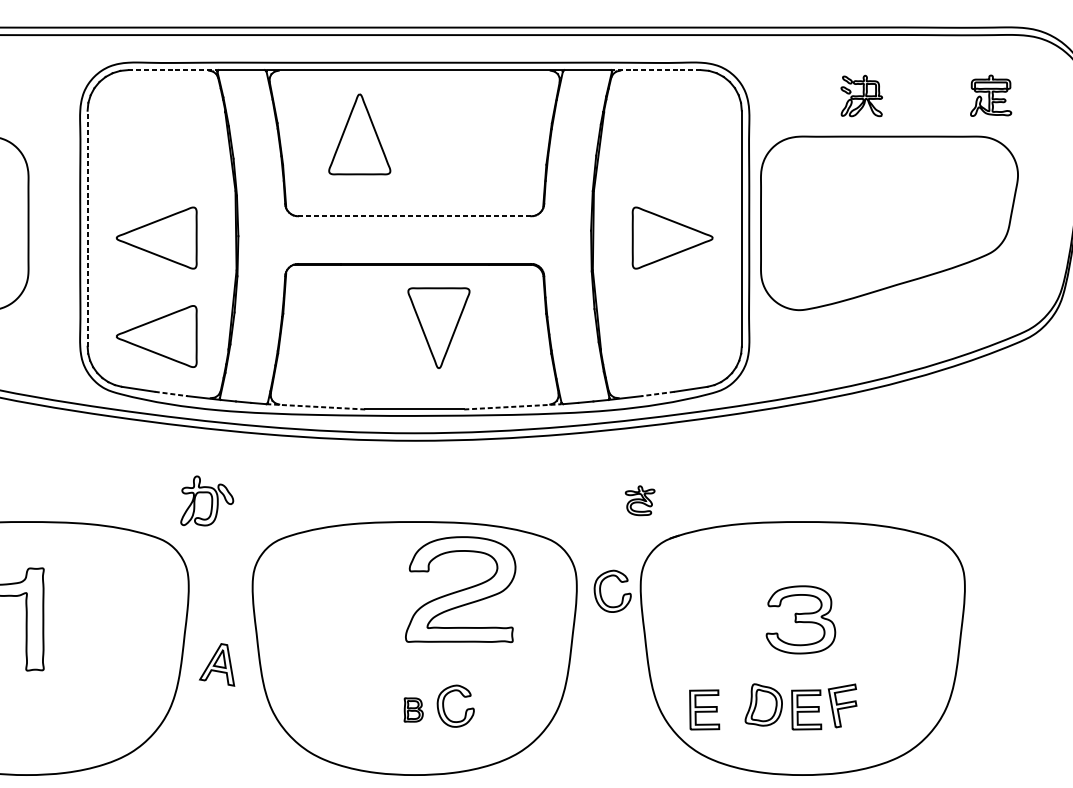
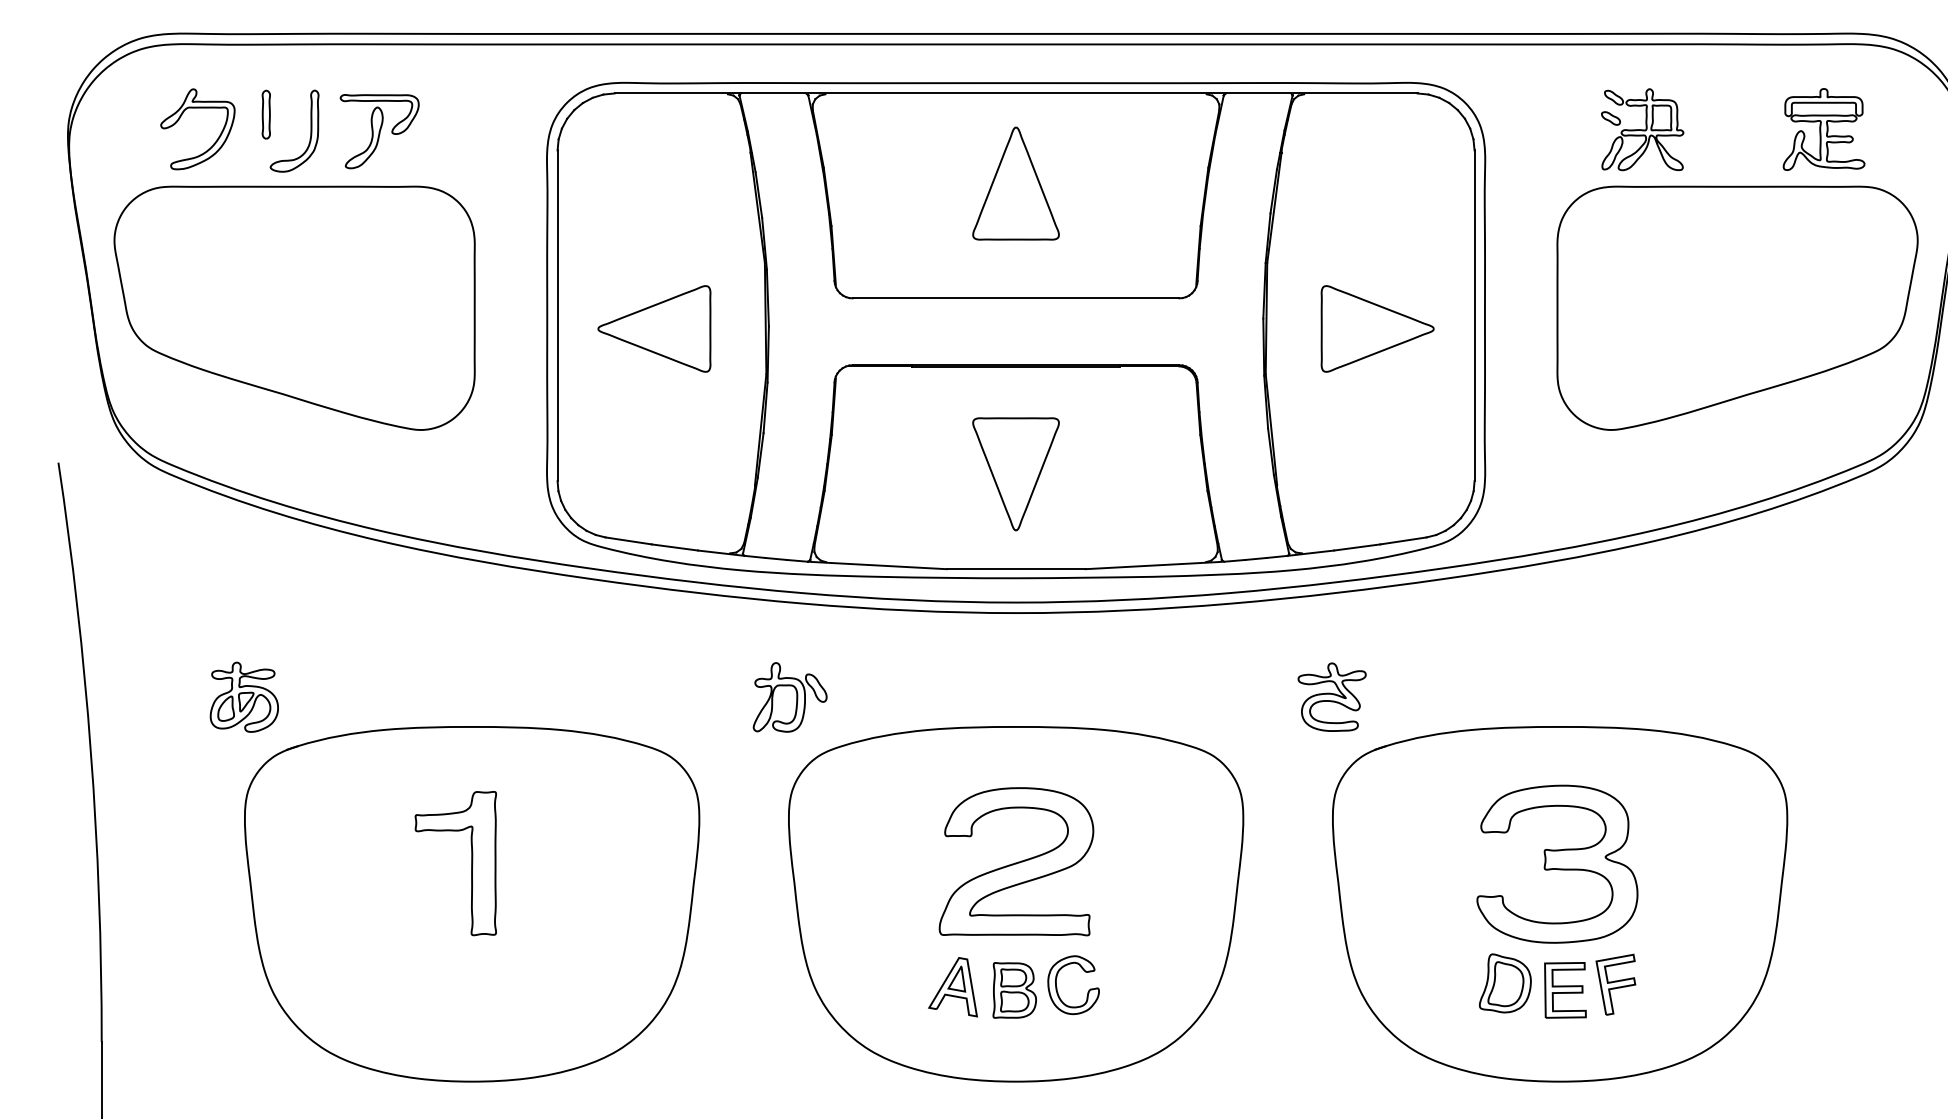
line: (173, 70) -> (677, 93), dashed -> solid
line: (656, 70) -> (1354, 93), dashed -> solid
part: (861, 95) -> (1642, 129), size x1.43
part: (990, 95) -> (1823, 129), size x1.43
part: (359, 134) -> (1015, 183), moved
line: (415, 216) -> (1016, 298), dashed -> solid
part: (889, 222) -> (1737, 307), moved
line: (87, 228) -> (557, 315), dashed -> solid
part: (438, 328) -> (1015, 474), moved
part: (156, 336) -> (654, 466), removed
line: (171, 394) -> (675, 547), dashed -> solid
line: (657, 394) -> (1356, 547), dashed -> solid
line: (315, 406) -> (877, 565), dashed -> solid
line: (513, 406) -> (1154, 565), dashed -> solid
part: (639, 500) -> (1331, 696), size x1.67
part: (211, 501) -> (796, 697), moved
part: (460, 589) -> (1016, 861), moved
part: (622, 596) -> (1307, 831), removed
part: (800, 619) -> (1557, 863), size x1.67
part: (216, 665) -> (952, 987), moved
part: (413, 710) -> (1014, 990), size x1.67
part: (704, 710) -> (1422, 990), removed

